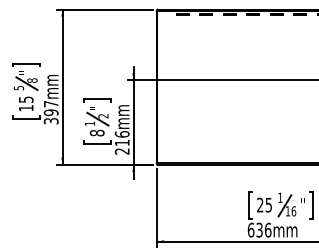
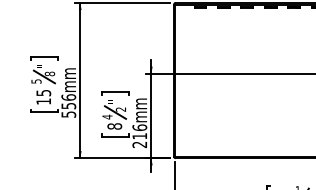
text: (50, 112) -> (68, 105), 397mm -> 556mm
text: (89, 123) -> (107, 116), 1 -> 4

